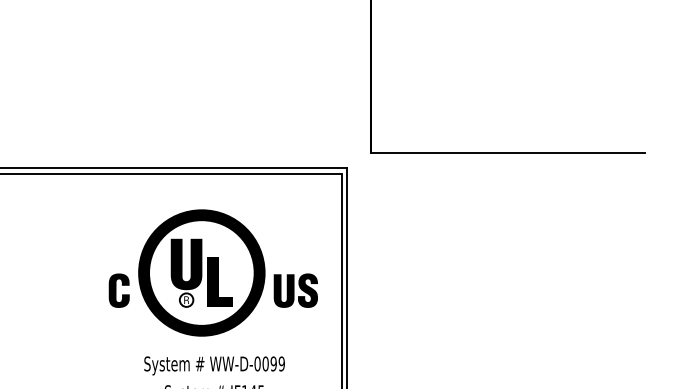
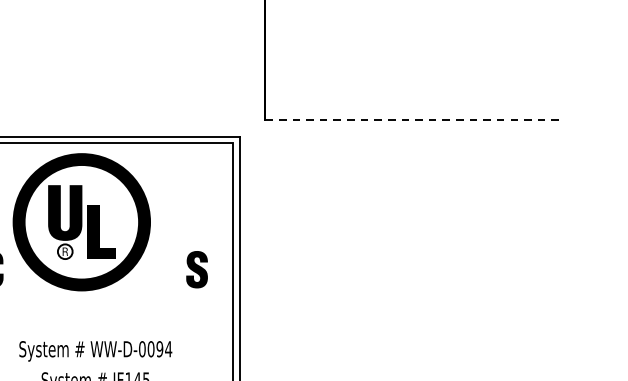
line: (508, 152) -> (414, 119), solid -> dashed
part: (201, 272) -> (81, 221), moved
fill: (283, 290) -> (170, 269), removed
text: (281, 363) -> (168, 348), WW-D-0099 -> WW-D-0094

